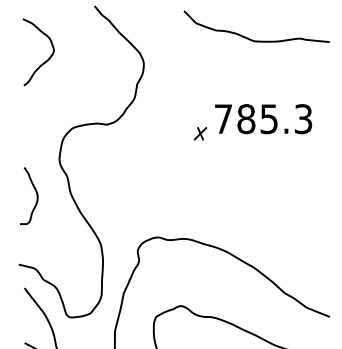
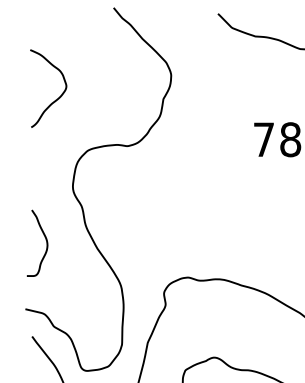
curve: (44, 61) -> (55, 99), moved
part: (200, 133) -> (237, 156), removed
curve: (35, 192) -> (44, 239), moved

